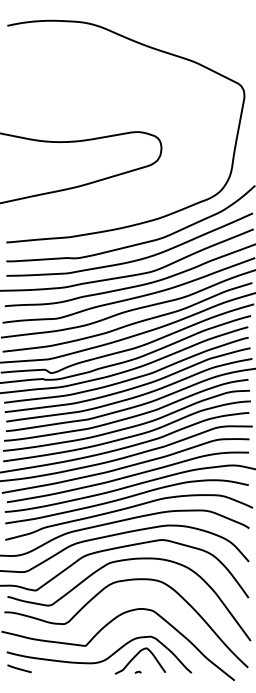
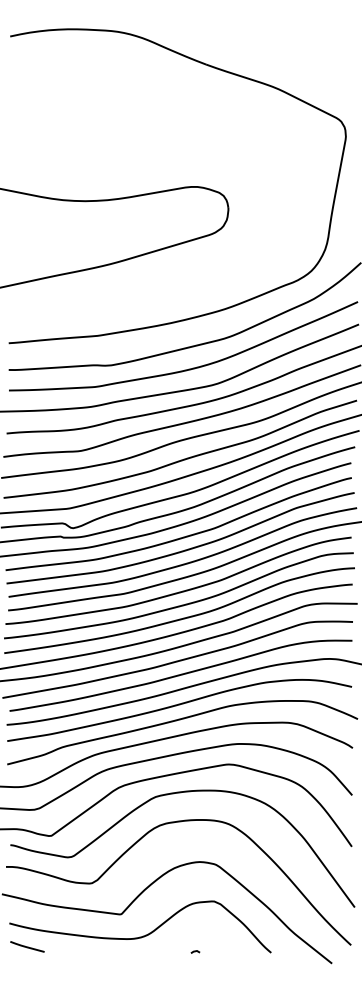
curve: (136, 656) -> (193, 929), removed

